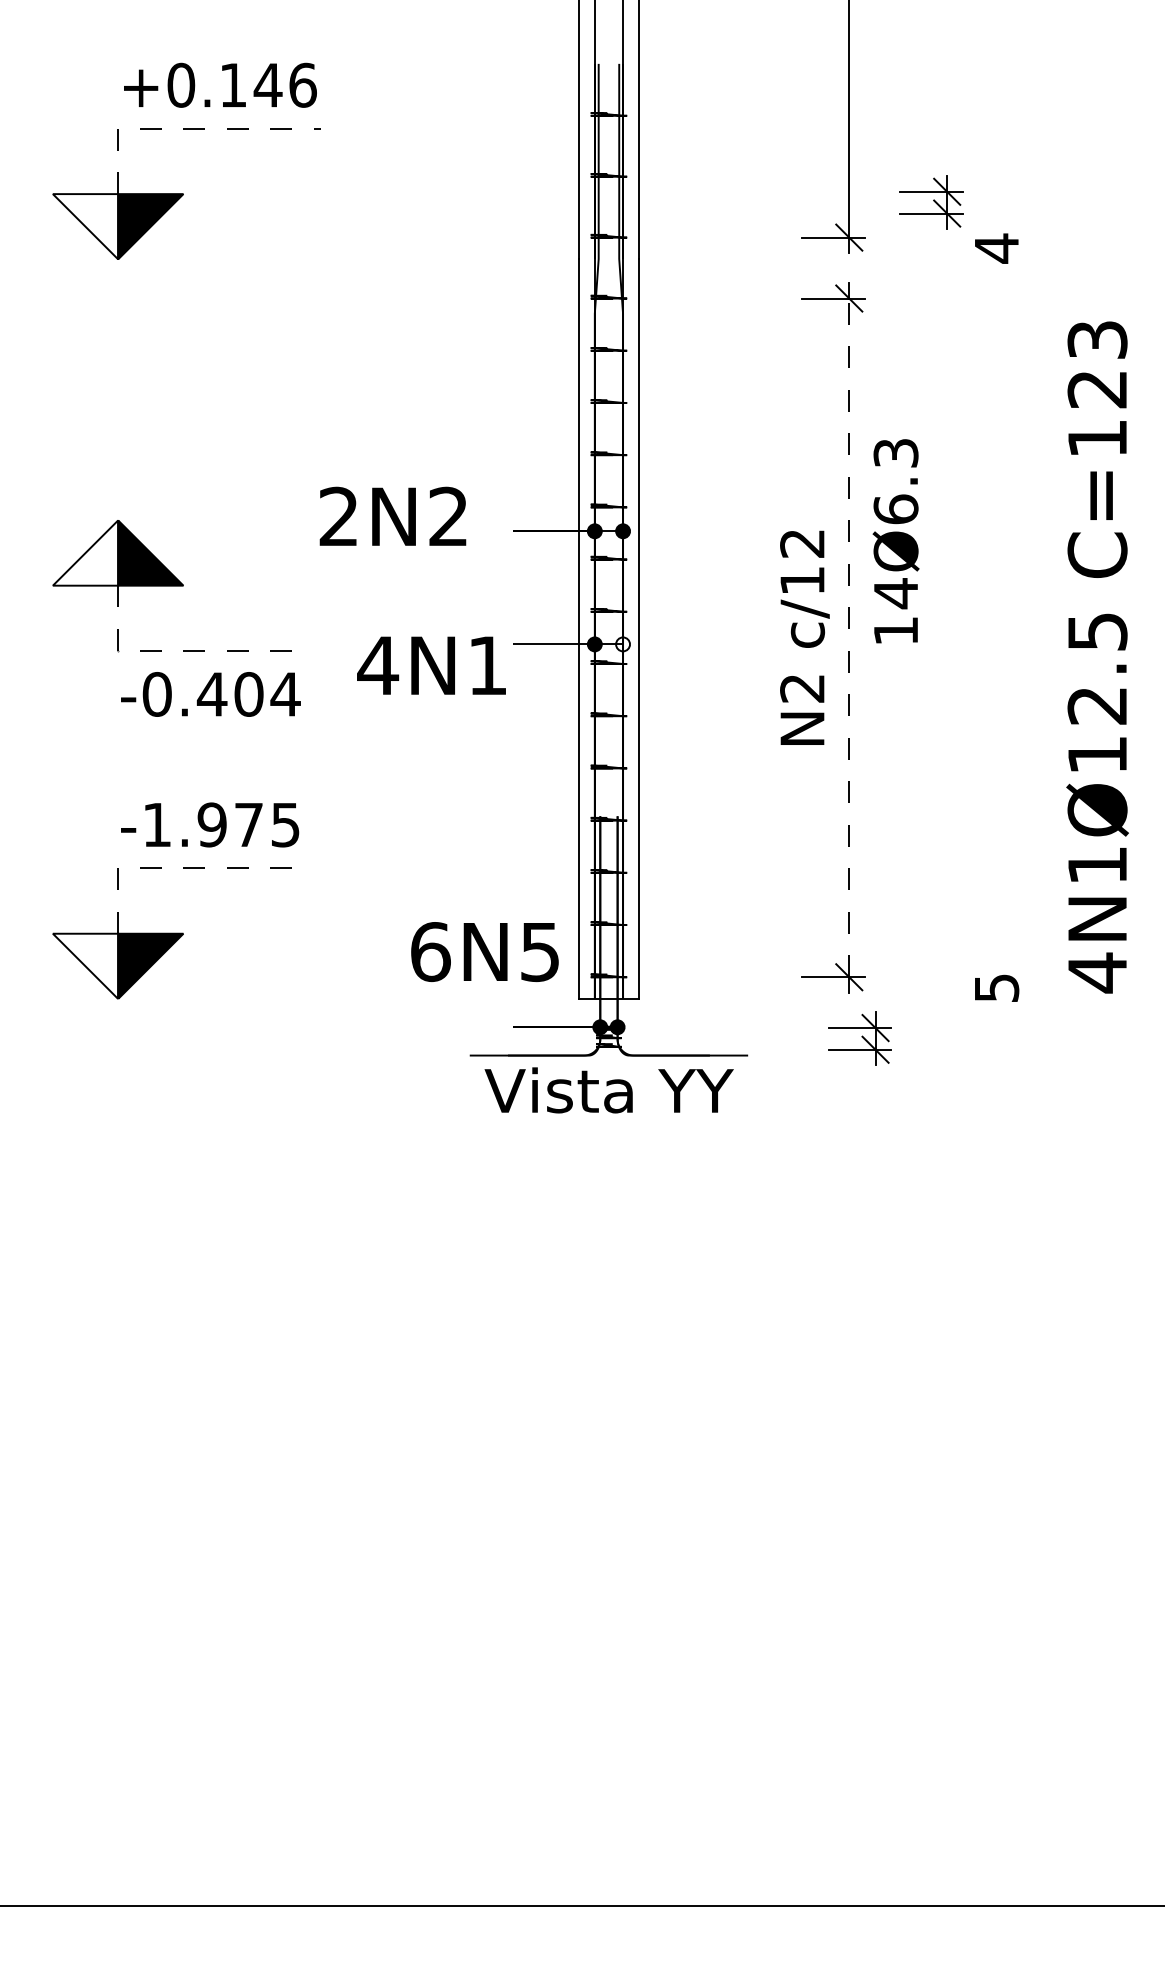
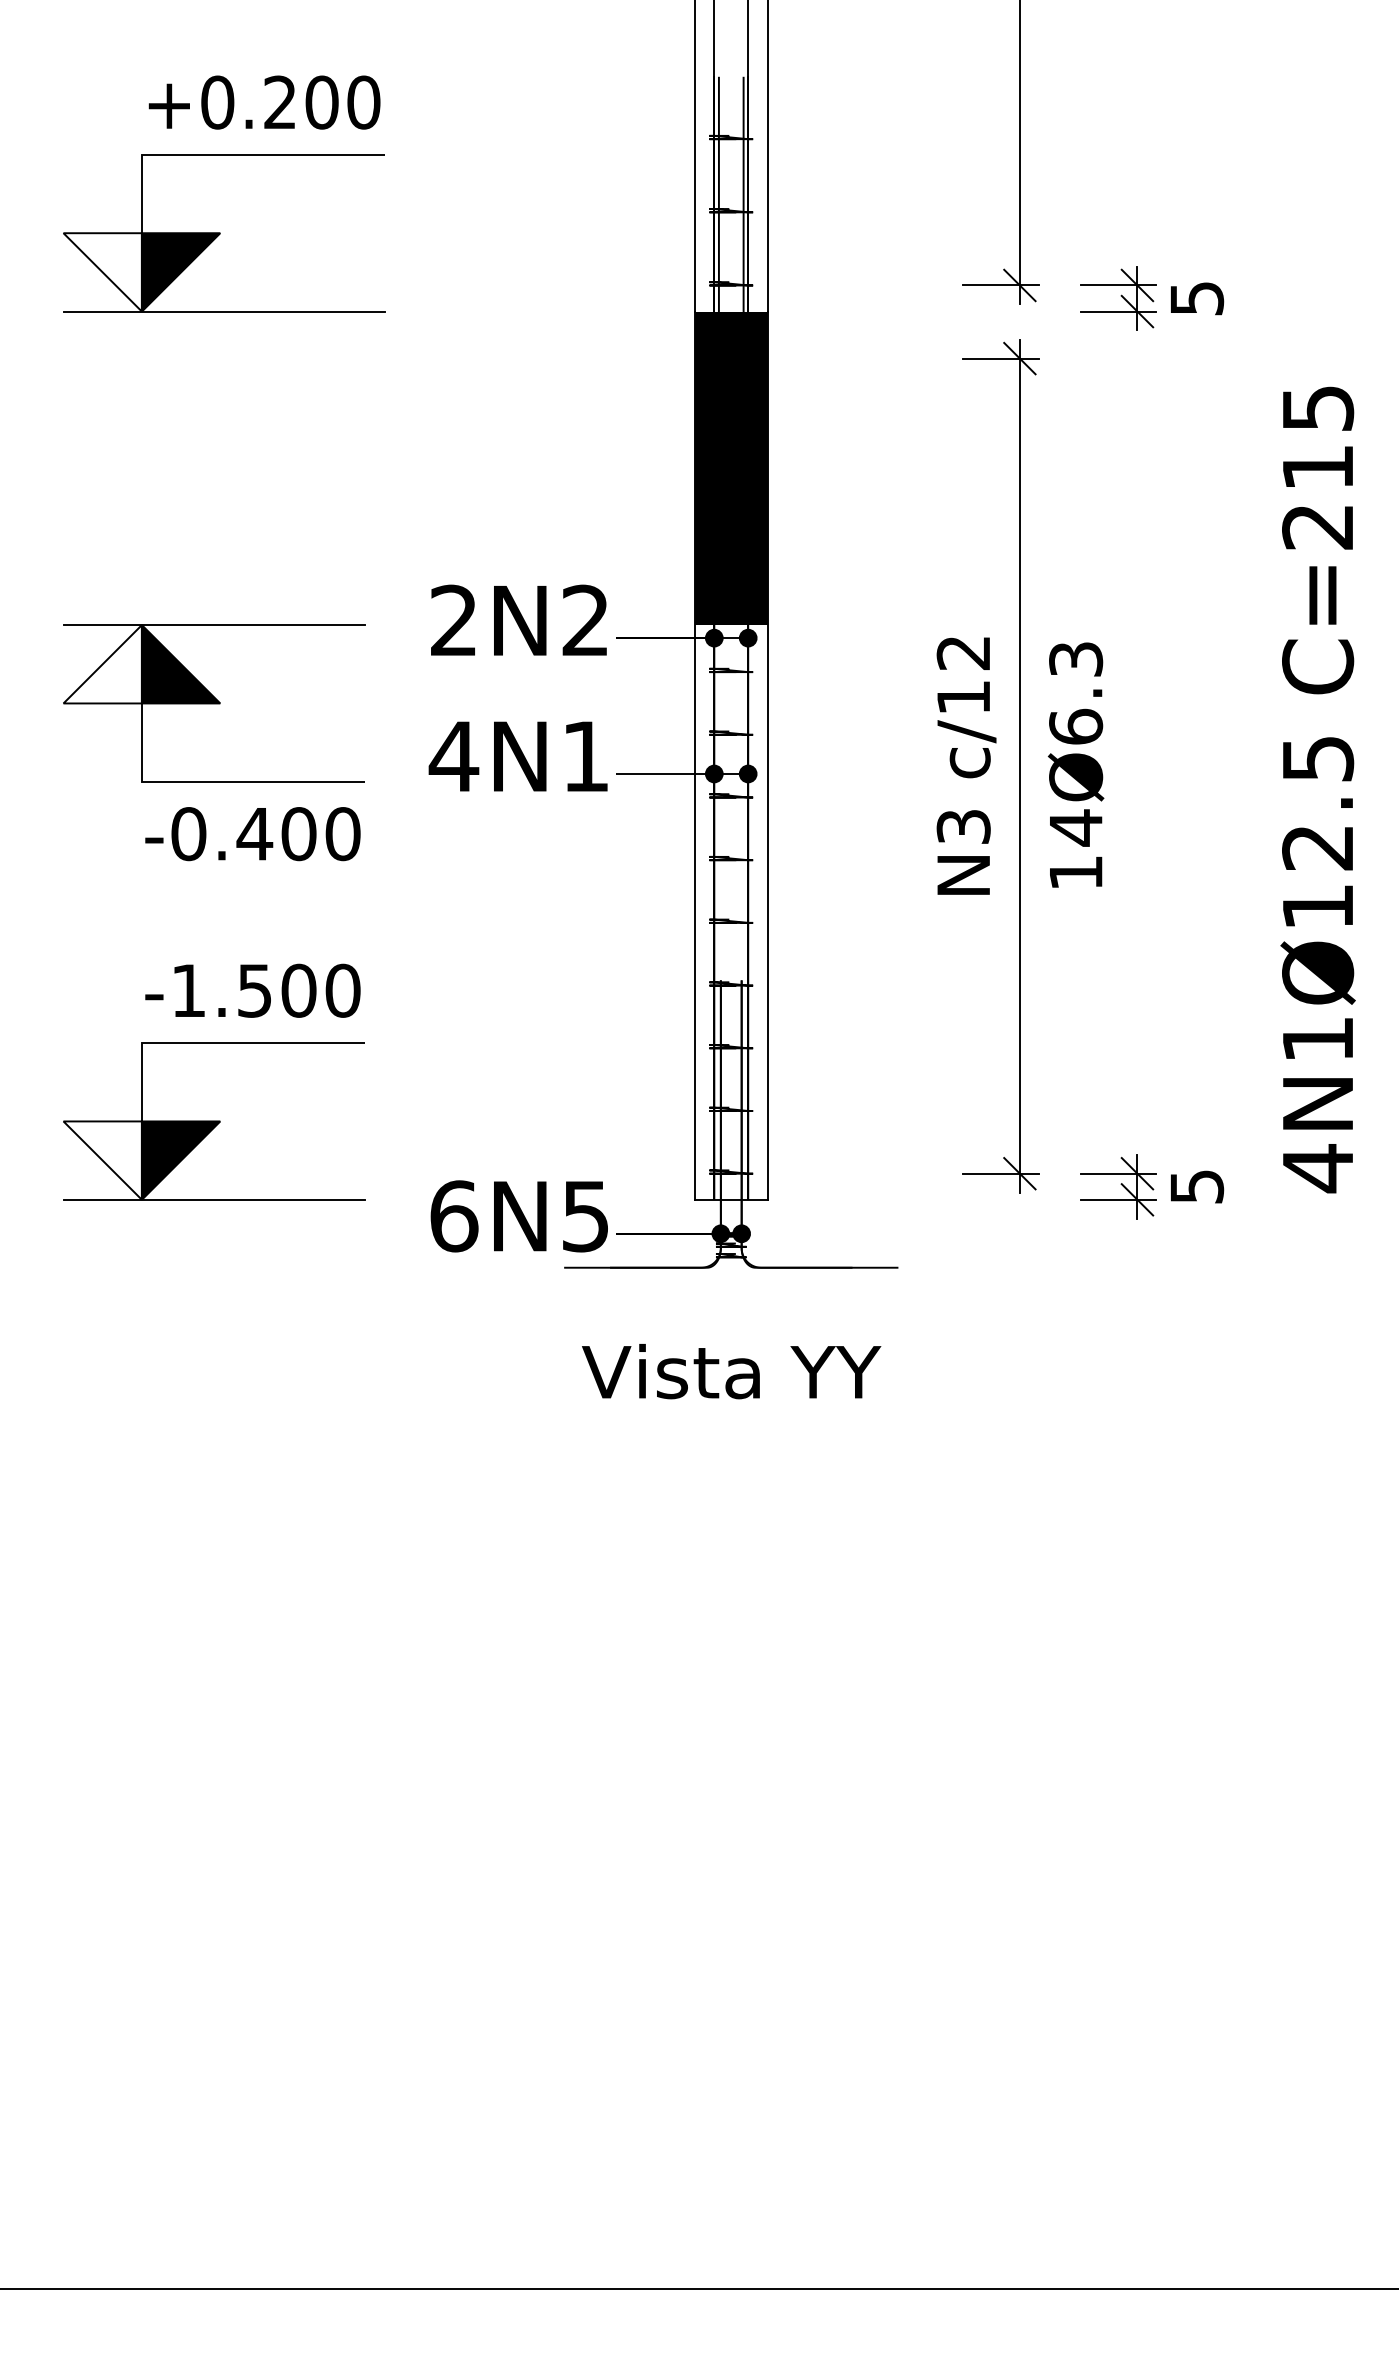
text: (268, 85) -> (322, 102), +0.146 -> +0.200
line: (186, 128) -> (223, 154), dashed -> solid
part: (931, 202) -> (1118, 298), moved
text: (997, 248) -> (1197, 298), 4 -> 5
line: (186, 259) -> (223, 311), added
text: (1097, 389) -> (1317, 467), C=123 -> C=215
fill: (608, 390) -> (730, 468), added
text: (392, 515) -> (518, 619), moved
line: (178, 520) -> (214, 625), added
text: (895, 540) -> (1075, 764), moved
line: (848, 638) -> (1019, 766), dashed -> solid
fill: (622, 644) -> (747, 773), added
line: (177, 650) -> (213, 781), dashed -> solid
text: (430, 665) -> (517, 756), moved
text: (802, 688) -> (963, 826), N2 -> N3
text: (285, 694) -> (342, 834), -0.404 -> -0.400
text: (248, 824) -> (298, 990), -1.975 -> -1.500
line: (177, 868) -> (213, 1043), dashed -> solid
text: (484, 952) -> (518, 1216), moved
line: (178, 998) -> (214, 1199), added
part: (859, 1038) -> (1118, 1186), moved
text: (609, 1090) -> (731, 1371), moved

